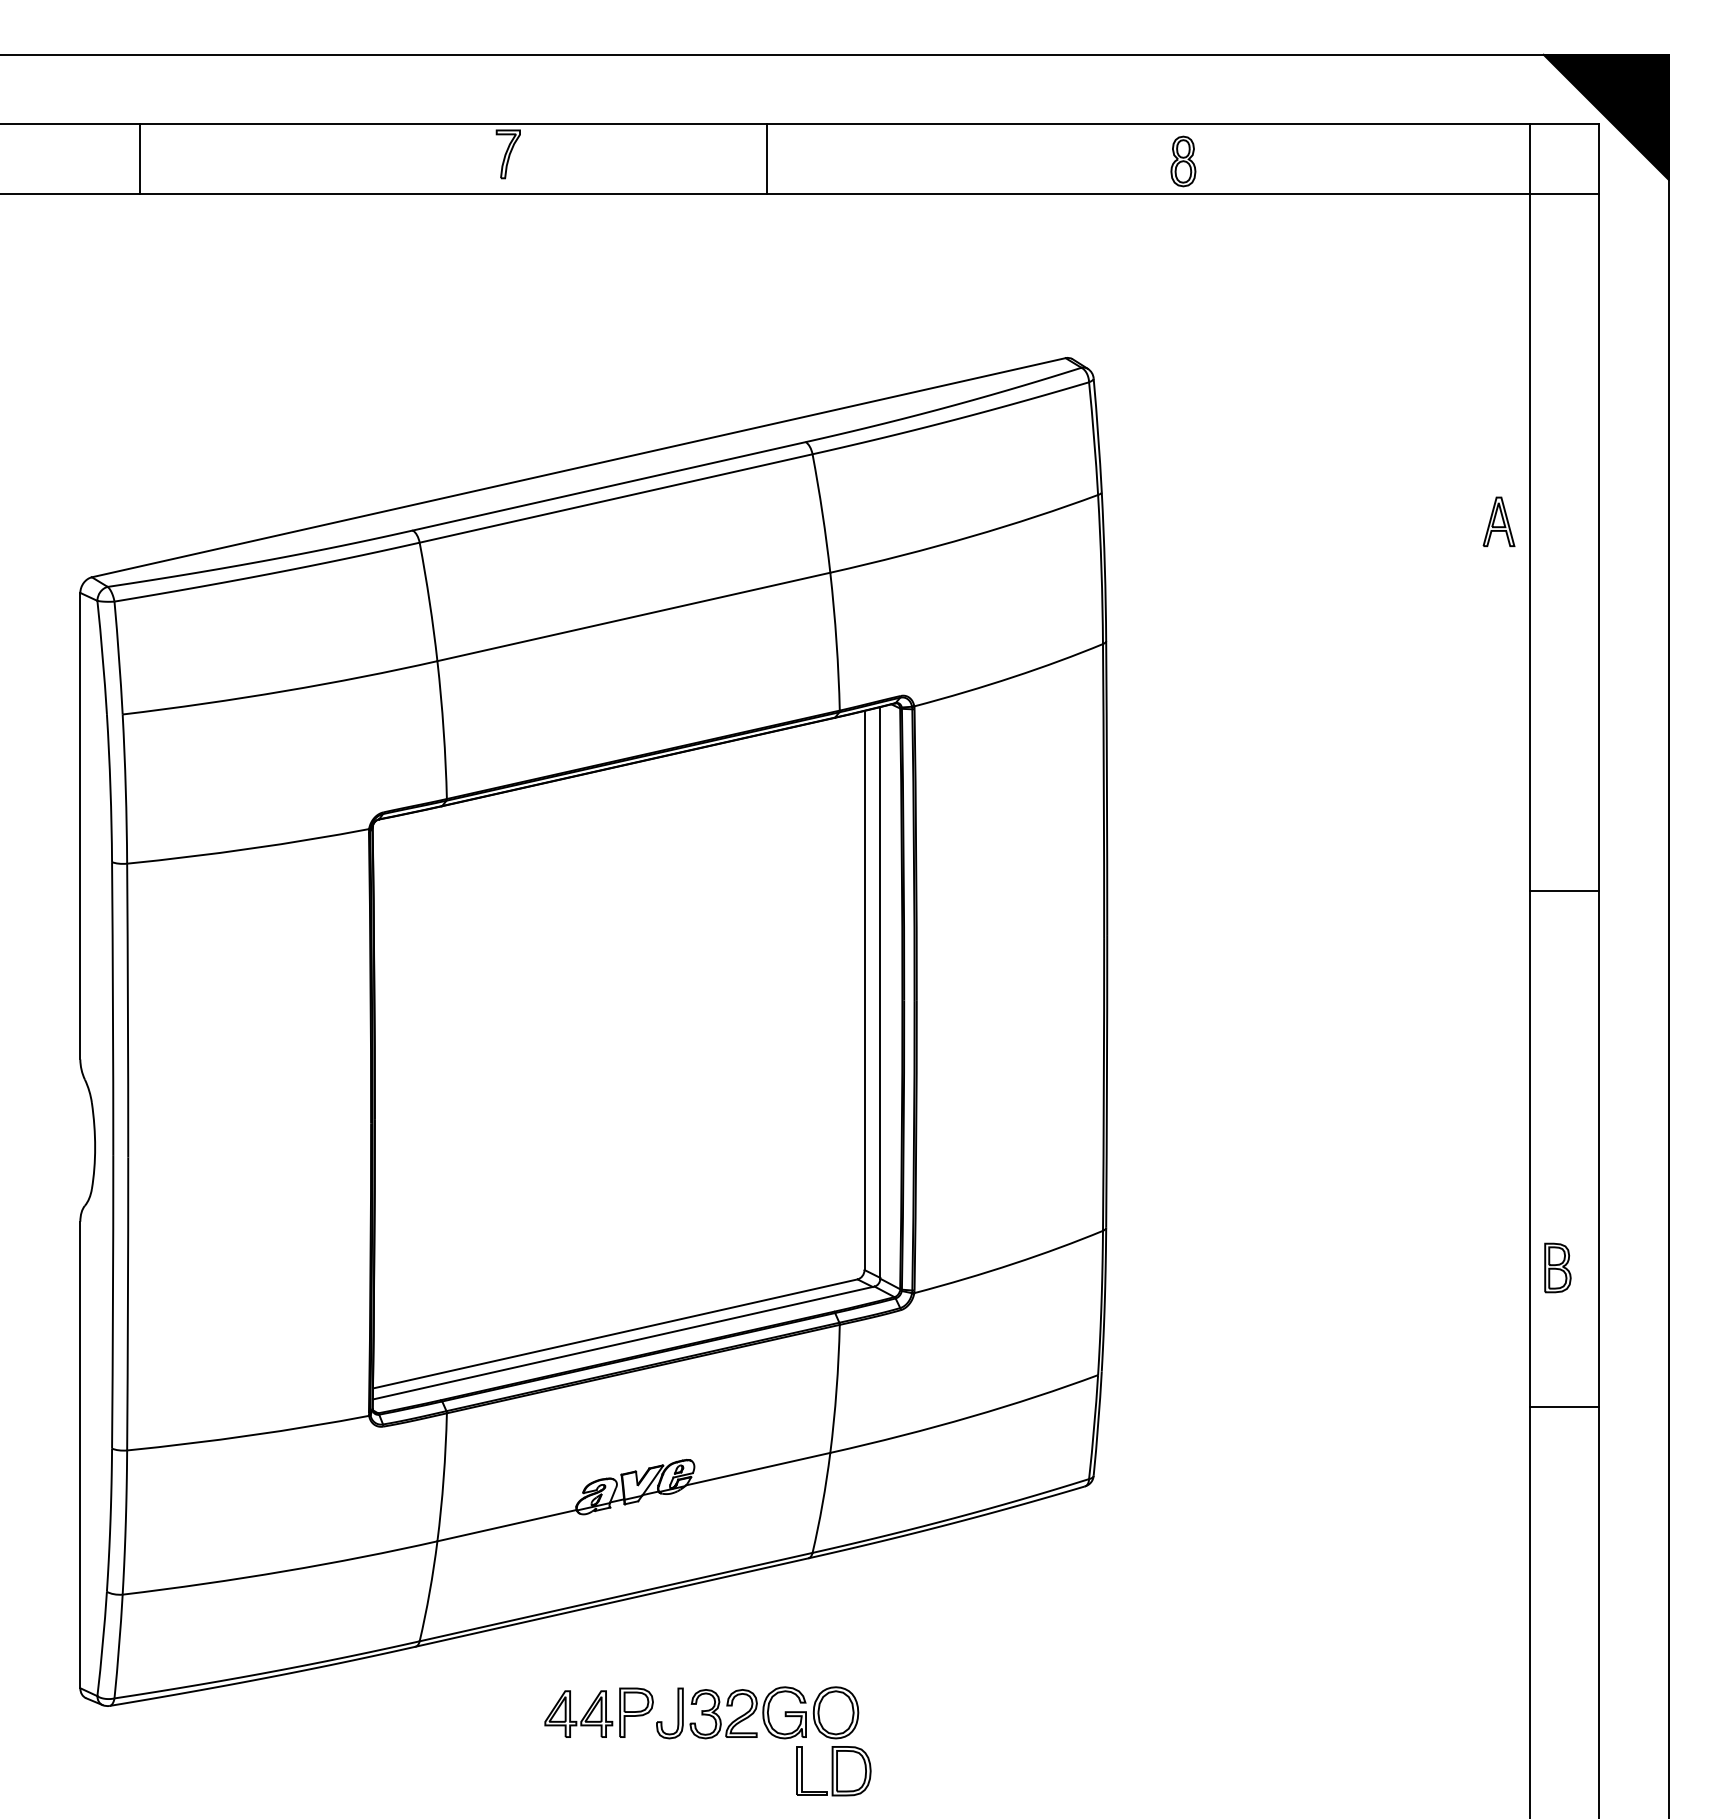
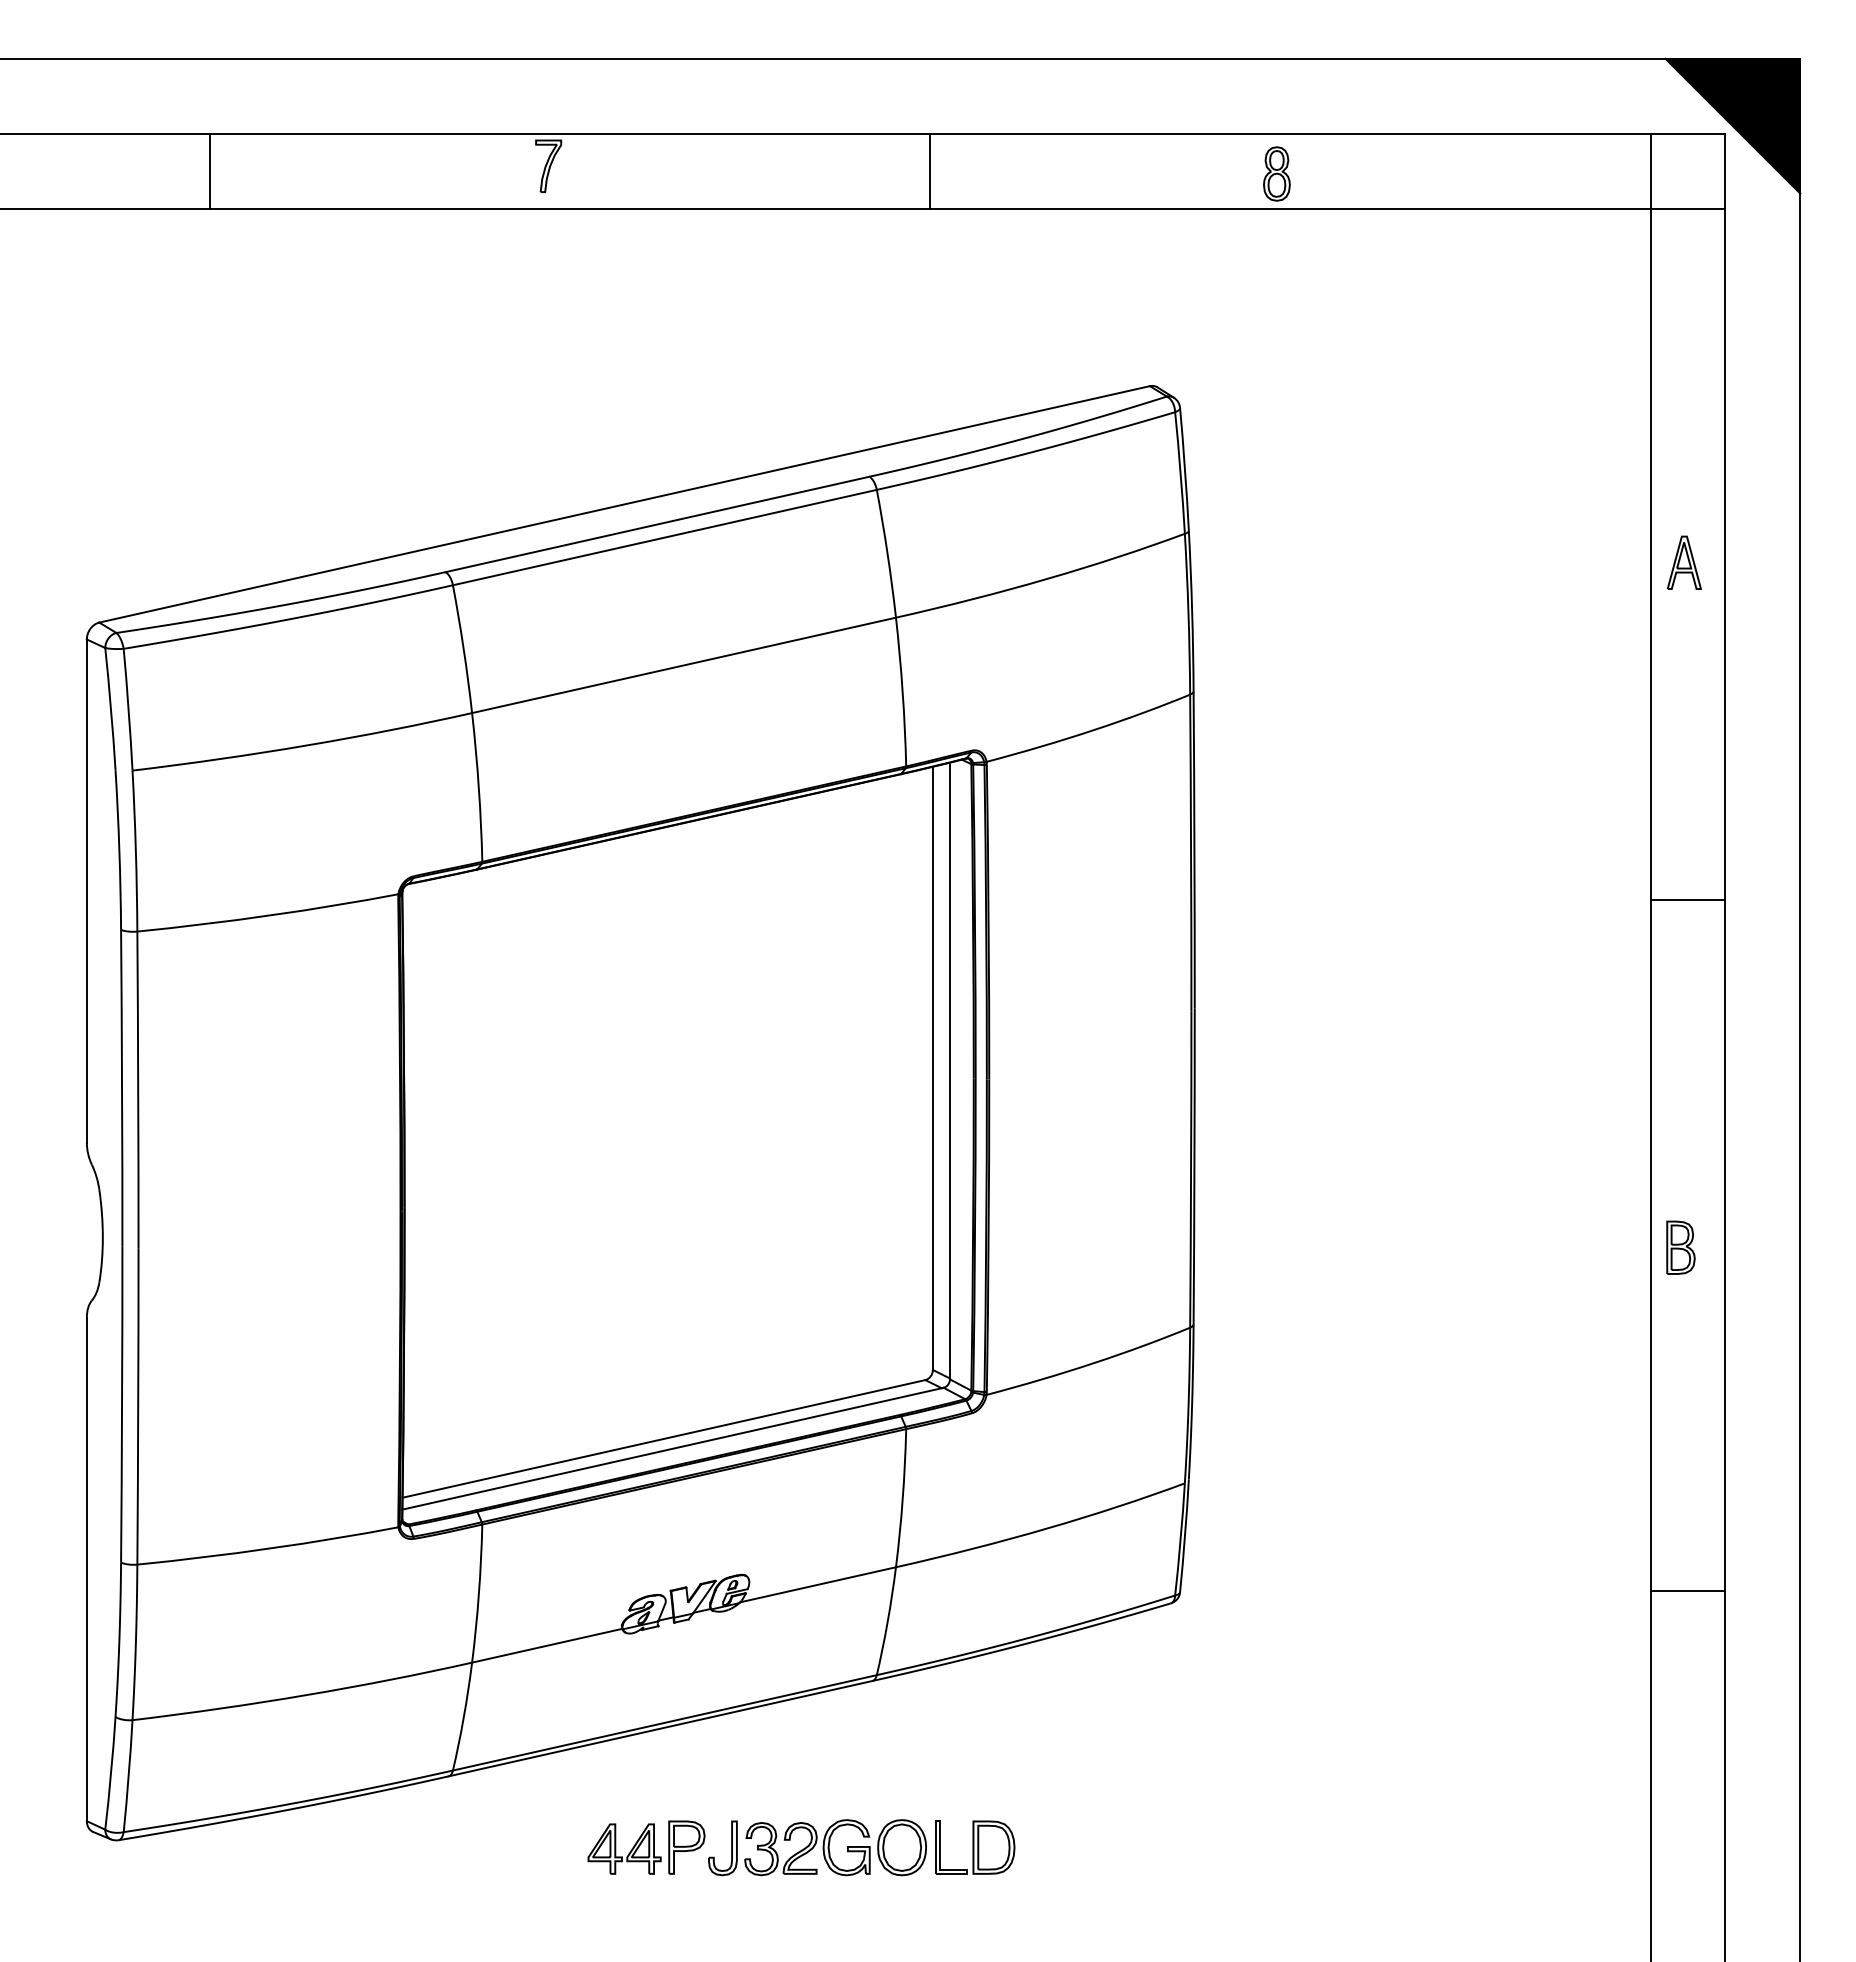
line: (139, 158) -> (209, 170), moved
line: (767, 158) -> (930, 170), moved
part: (1499, 521) -> (1684, 562), moved
line: (1563, 890) -> (1687, 899), moved
part: (1557, 1267) -> (1680, 1247), moved
line: (1563, 1406) -> (1687, 1590), moved
part: (834, 1771) -> (975, 1847), moved

